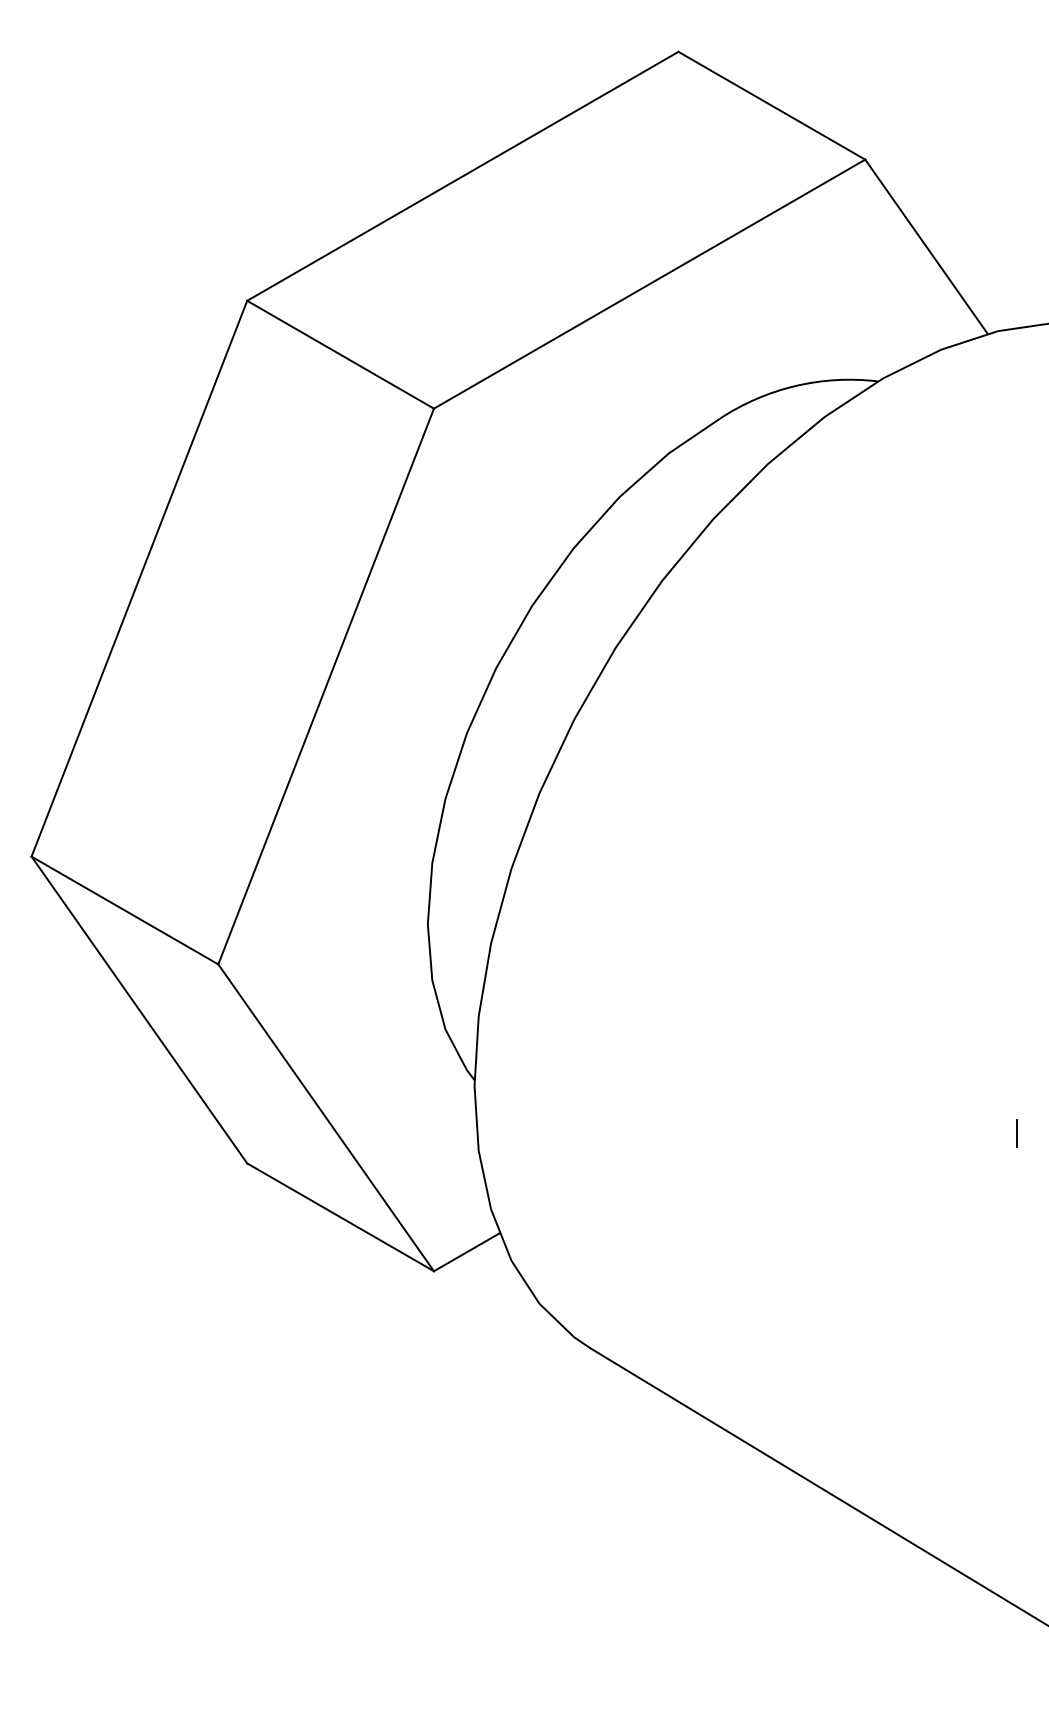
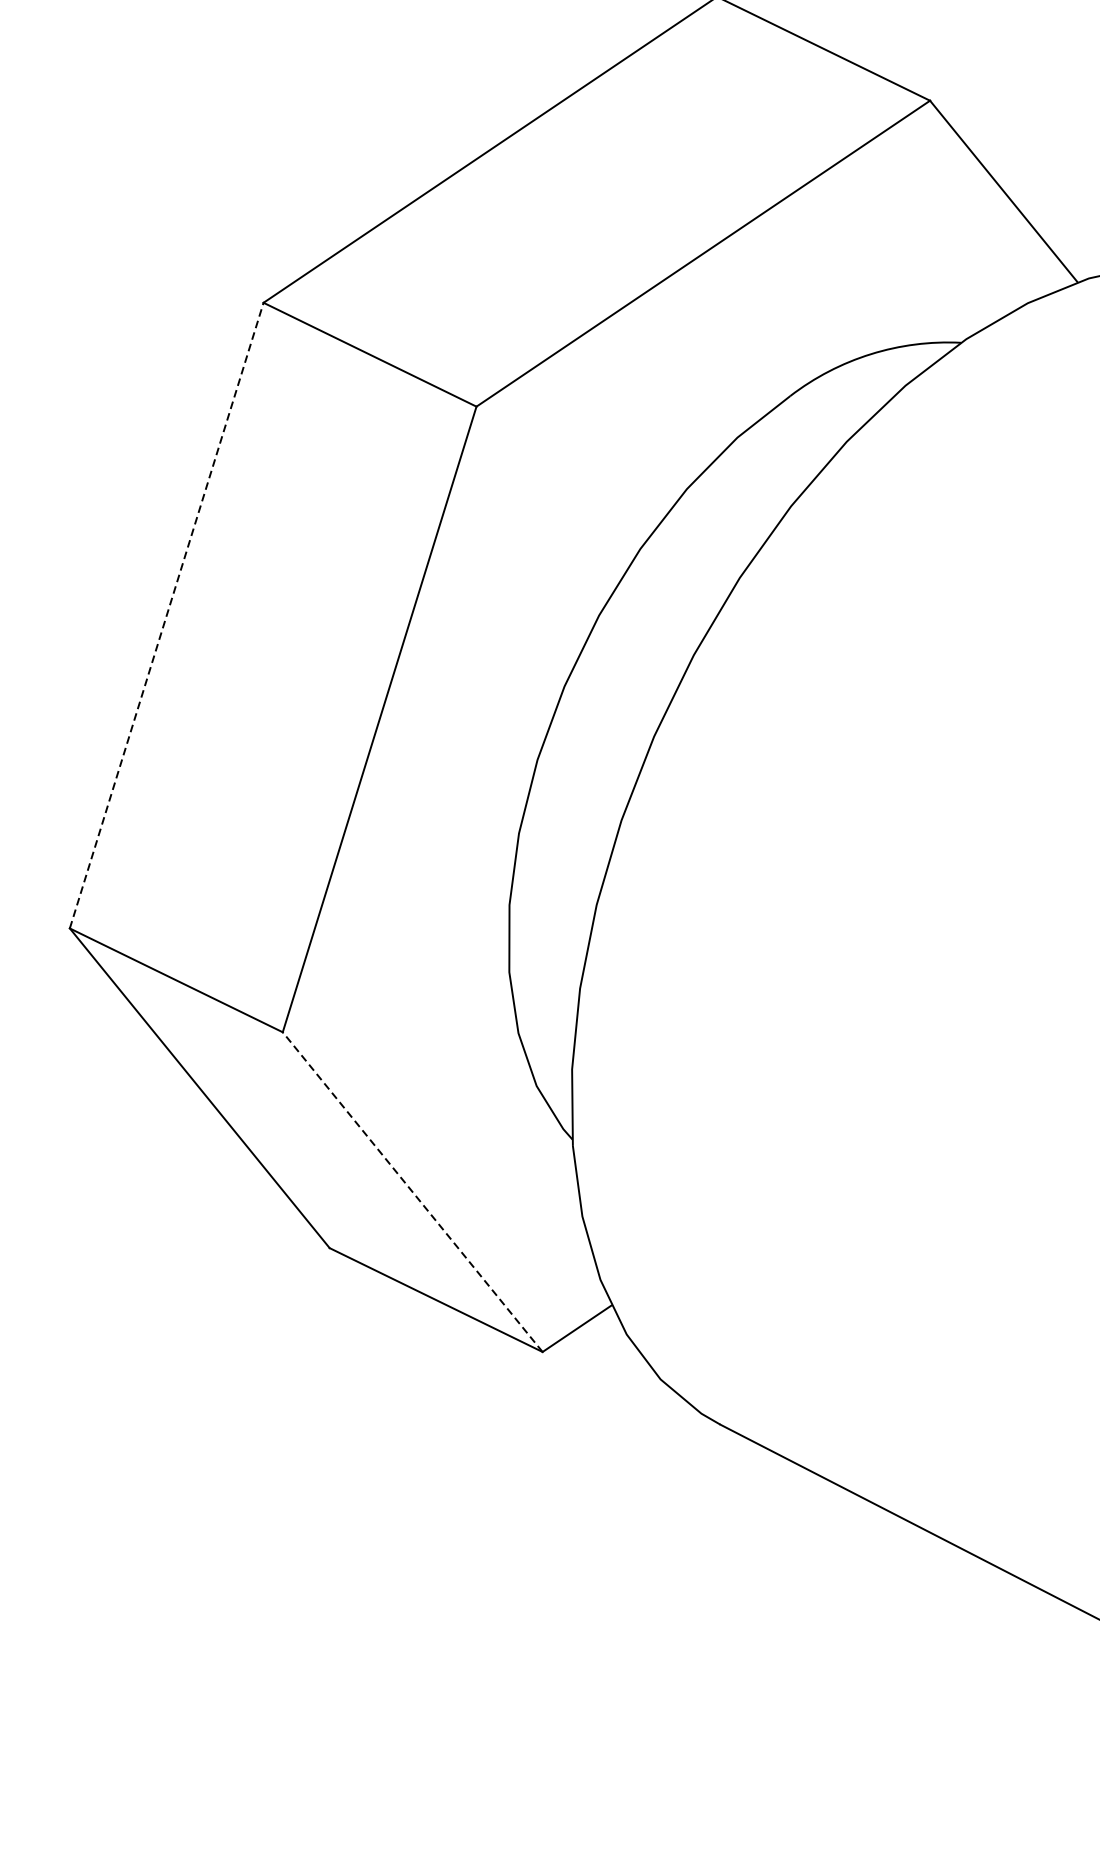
line: (139, 578) -> (166, 615), solid -> dashed
line: (326, 1117) -> (413, 1191), solid -> dashed

